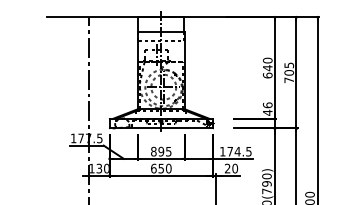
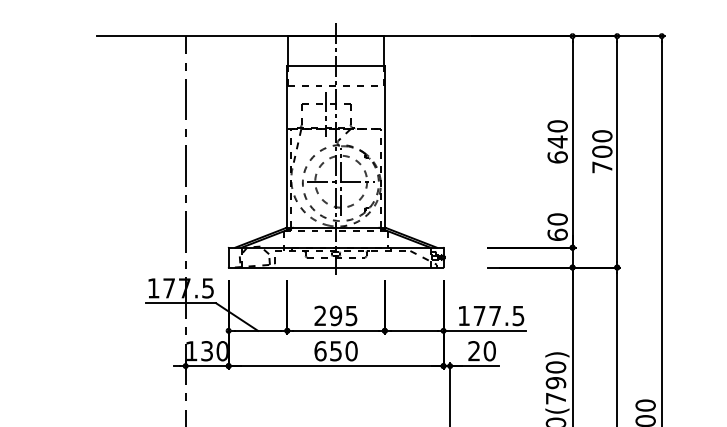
text: (289, 65) -> (602, 136), 705 -> 700
text: (267, 108) -> (557, 225), 46 -> 60
text: (153, 151) -> (319, 315), 895 -> 295
text: (237, 151) -> (494, 315), 174.5 -> 177.5

